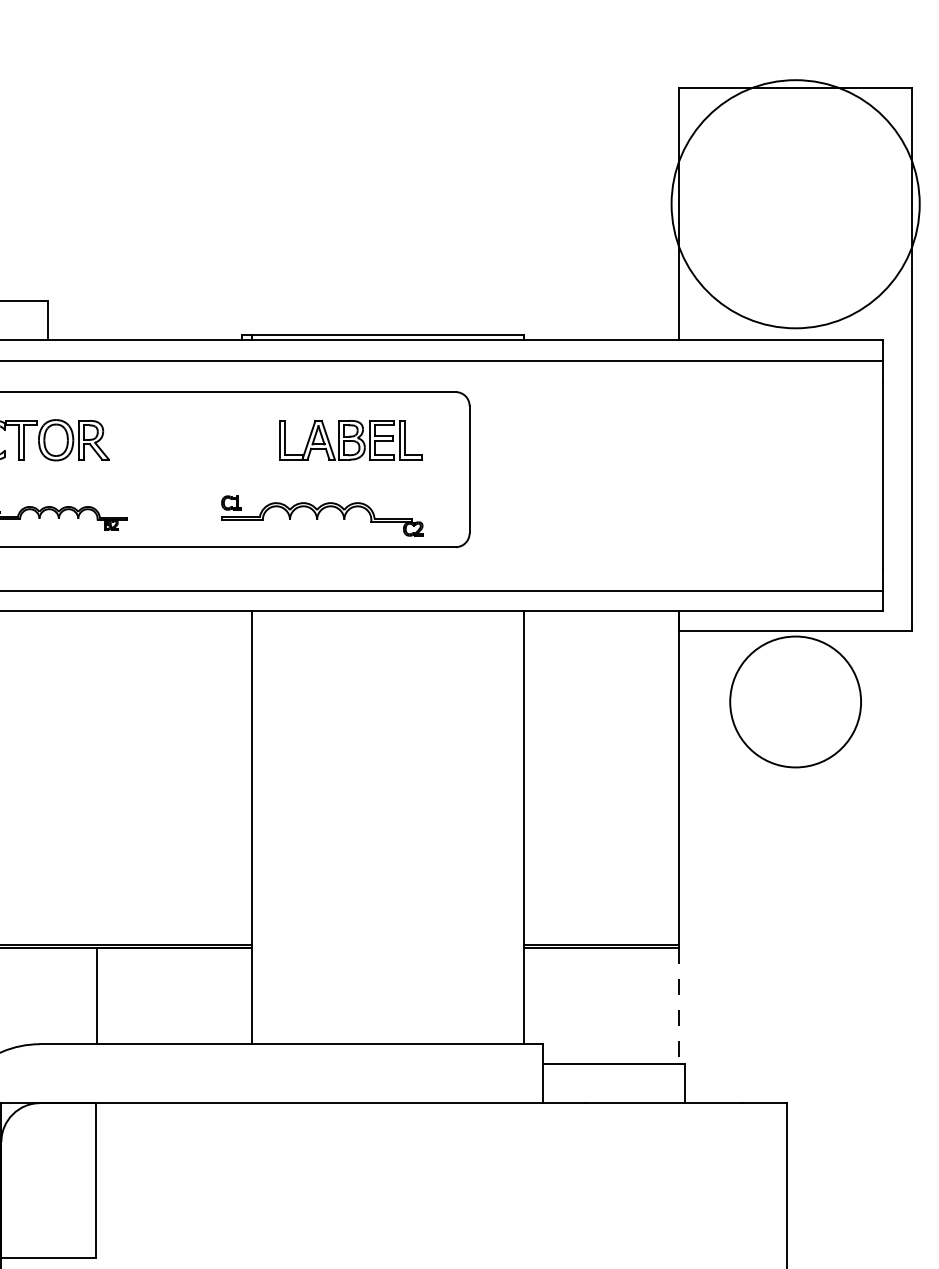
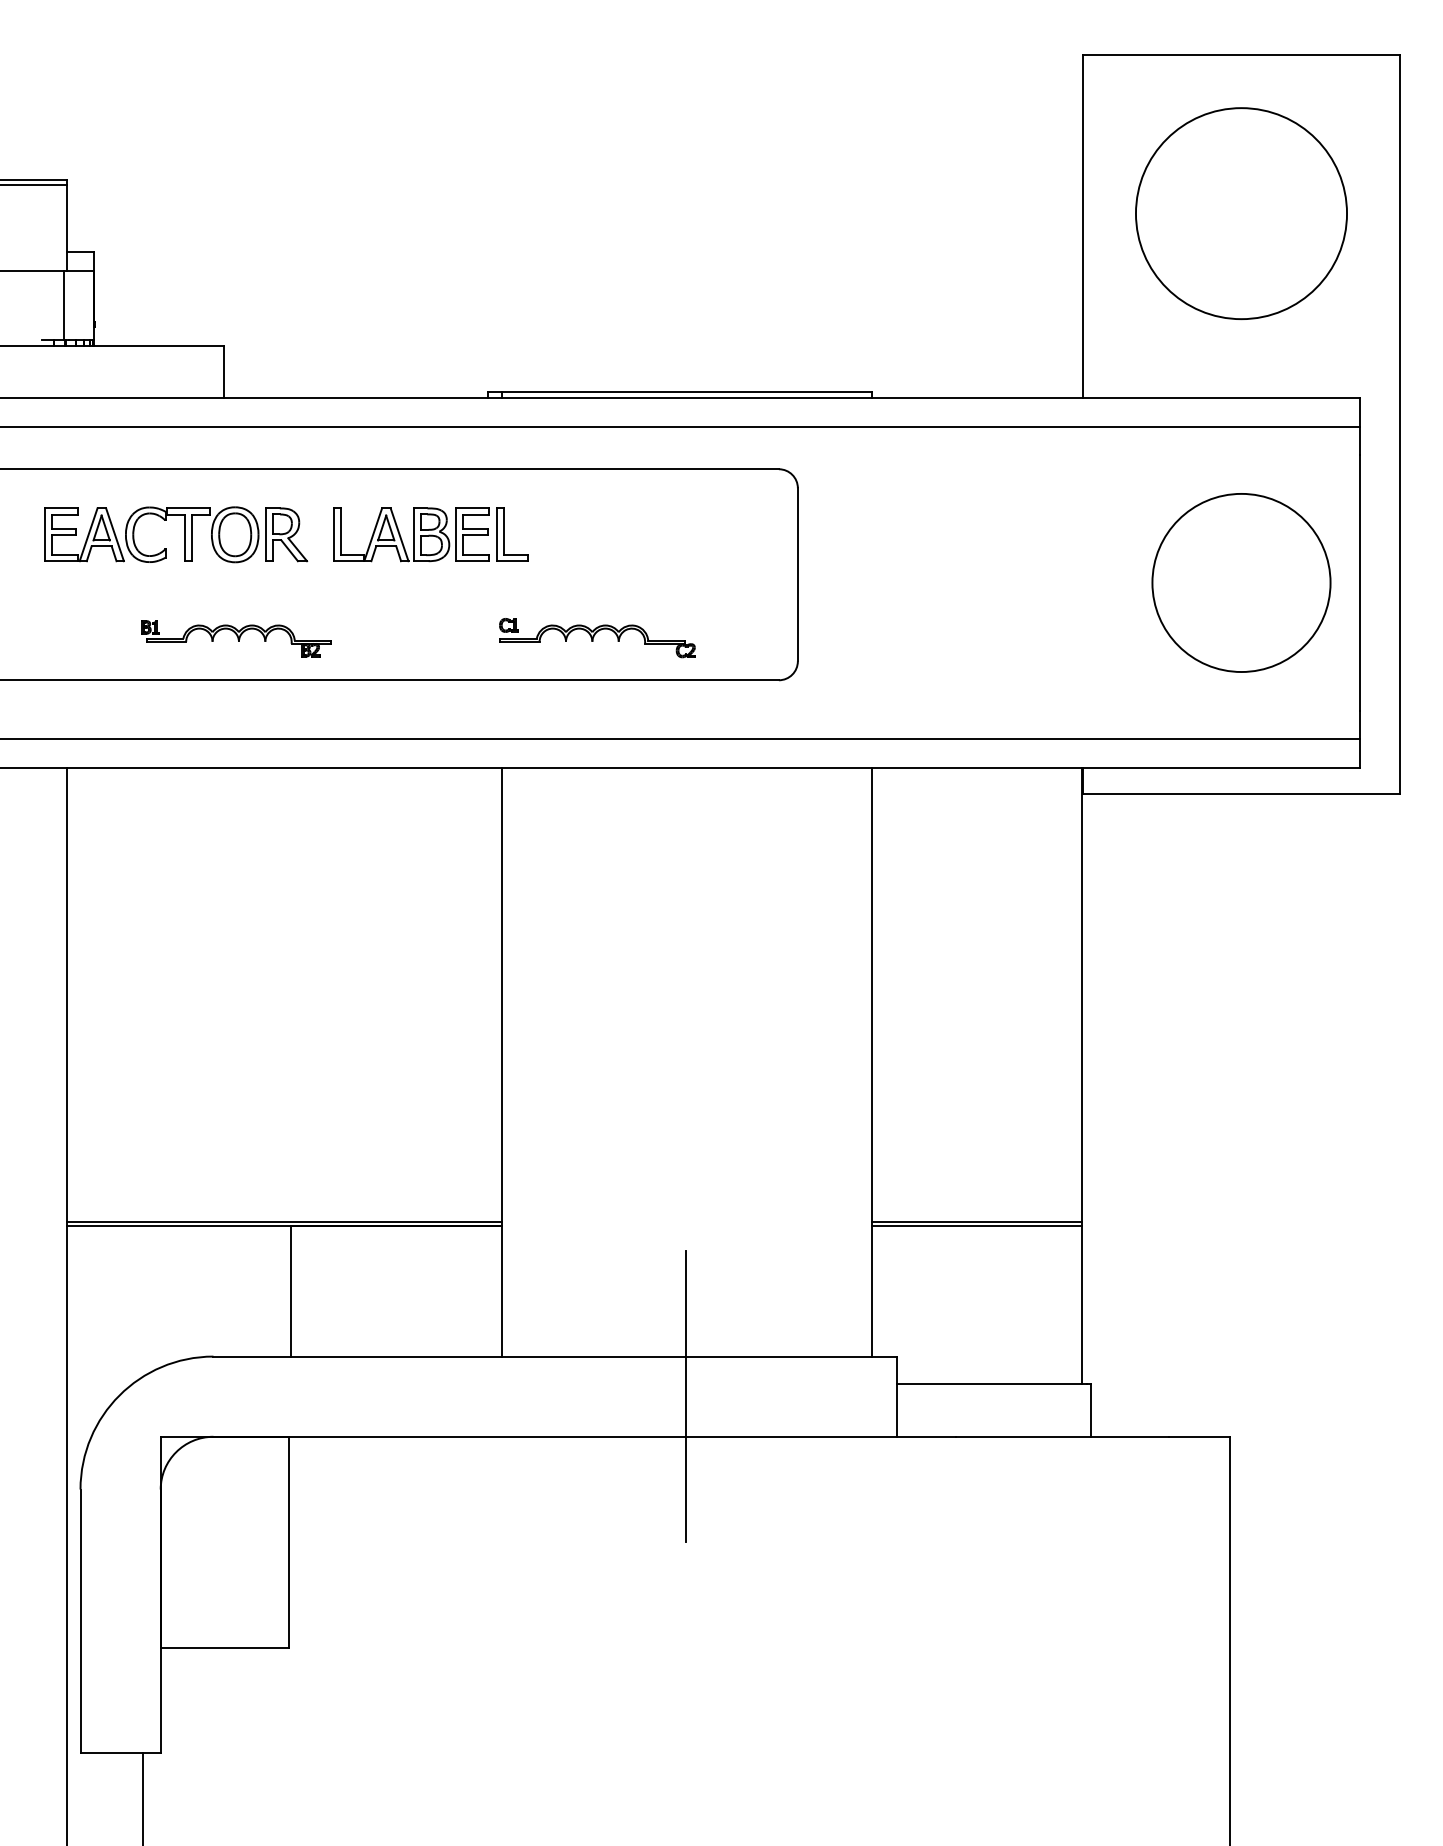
circle: (795, 204) -> (1241, 213), size x0.62
part: (351, 440) -> (430, 534), moved
part: (322, 516) -> (597, 638), size x0.71
circle: (795, 701) -> (1241, 582), moved
line: (678, 1006) -> (1082, 1305), dashed -> solid
line: (387, 1073) -> (686, 1396), added

